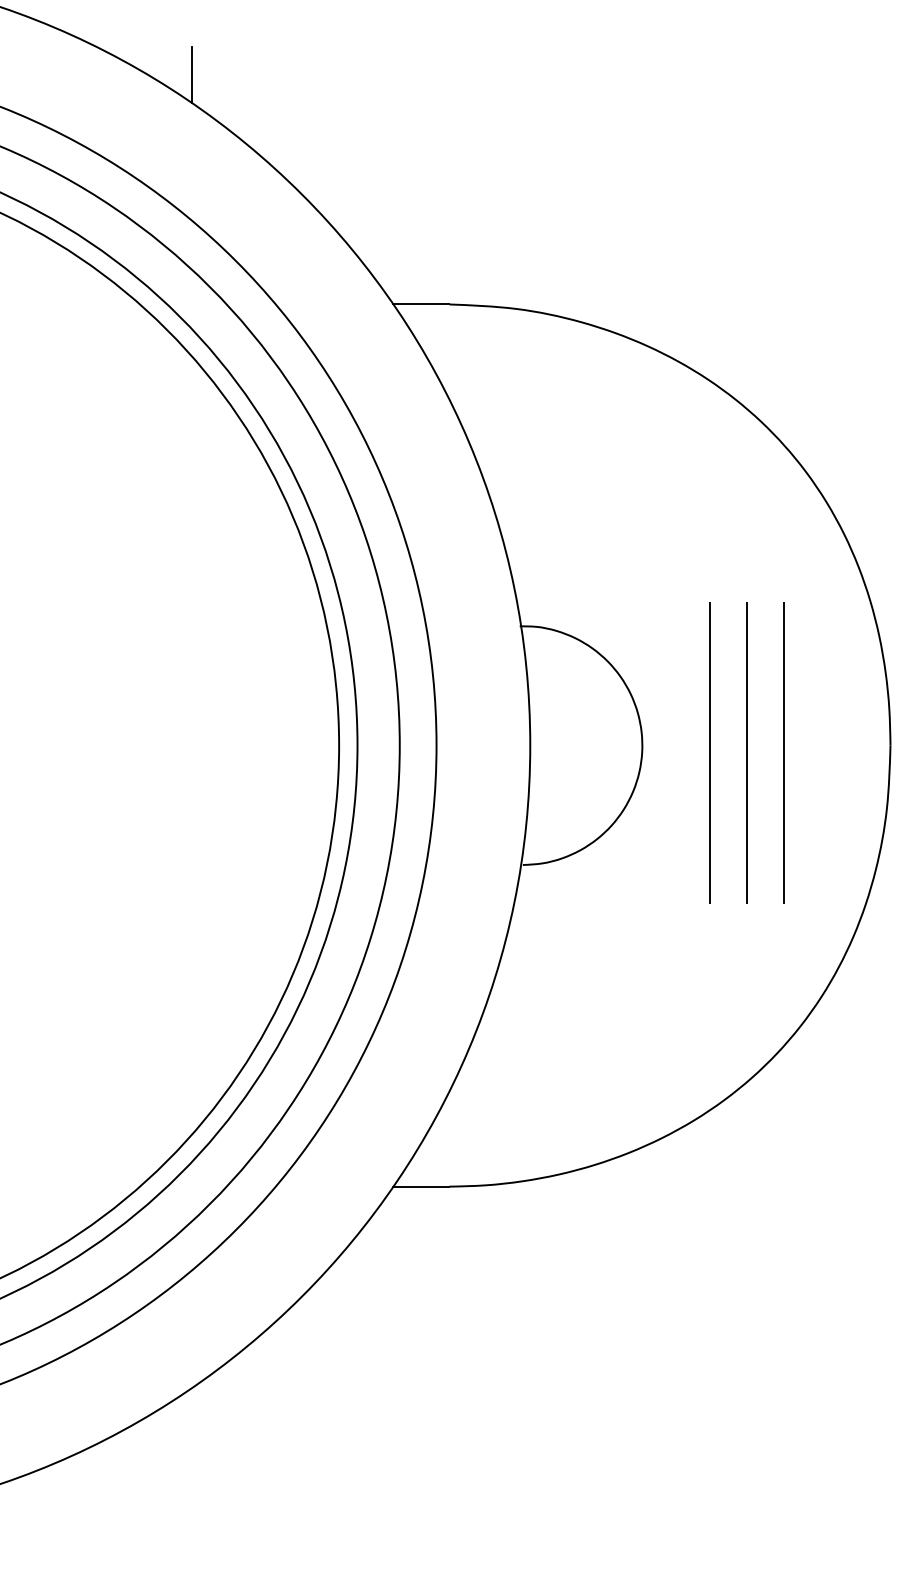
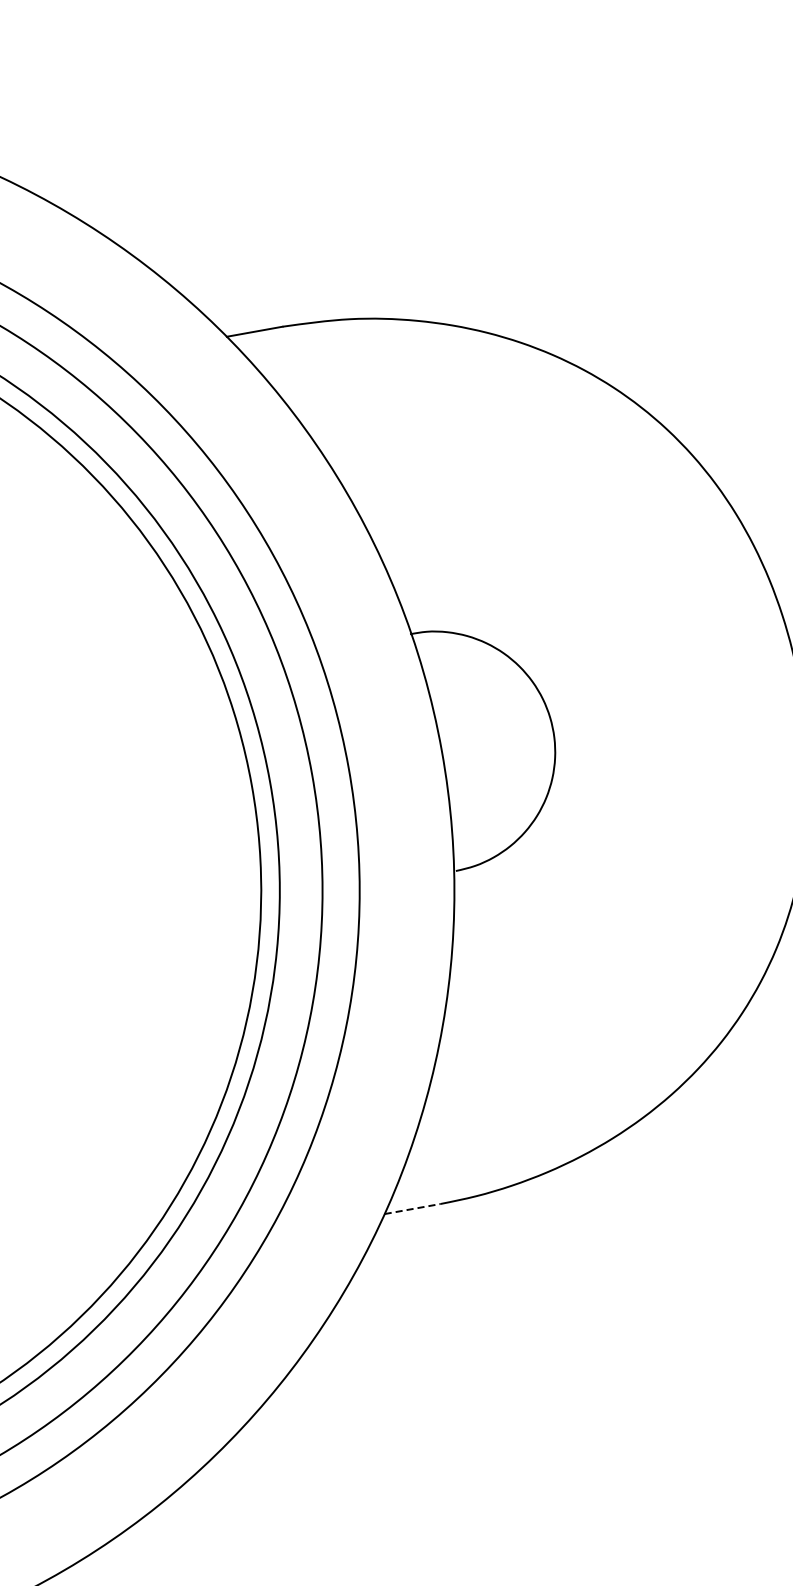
line: (710, 752) -> (622, 725), removed
line: (747, 752) -> (659, 718), removed
line: (783, 752) -> (694, 712), removed
line: (421, 1186) -> (412, 1208), solid -> dashed

